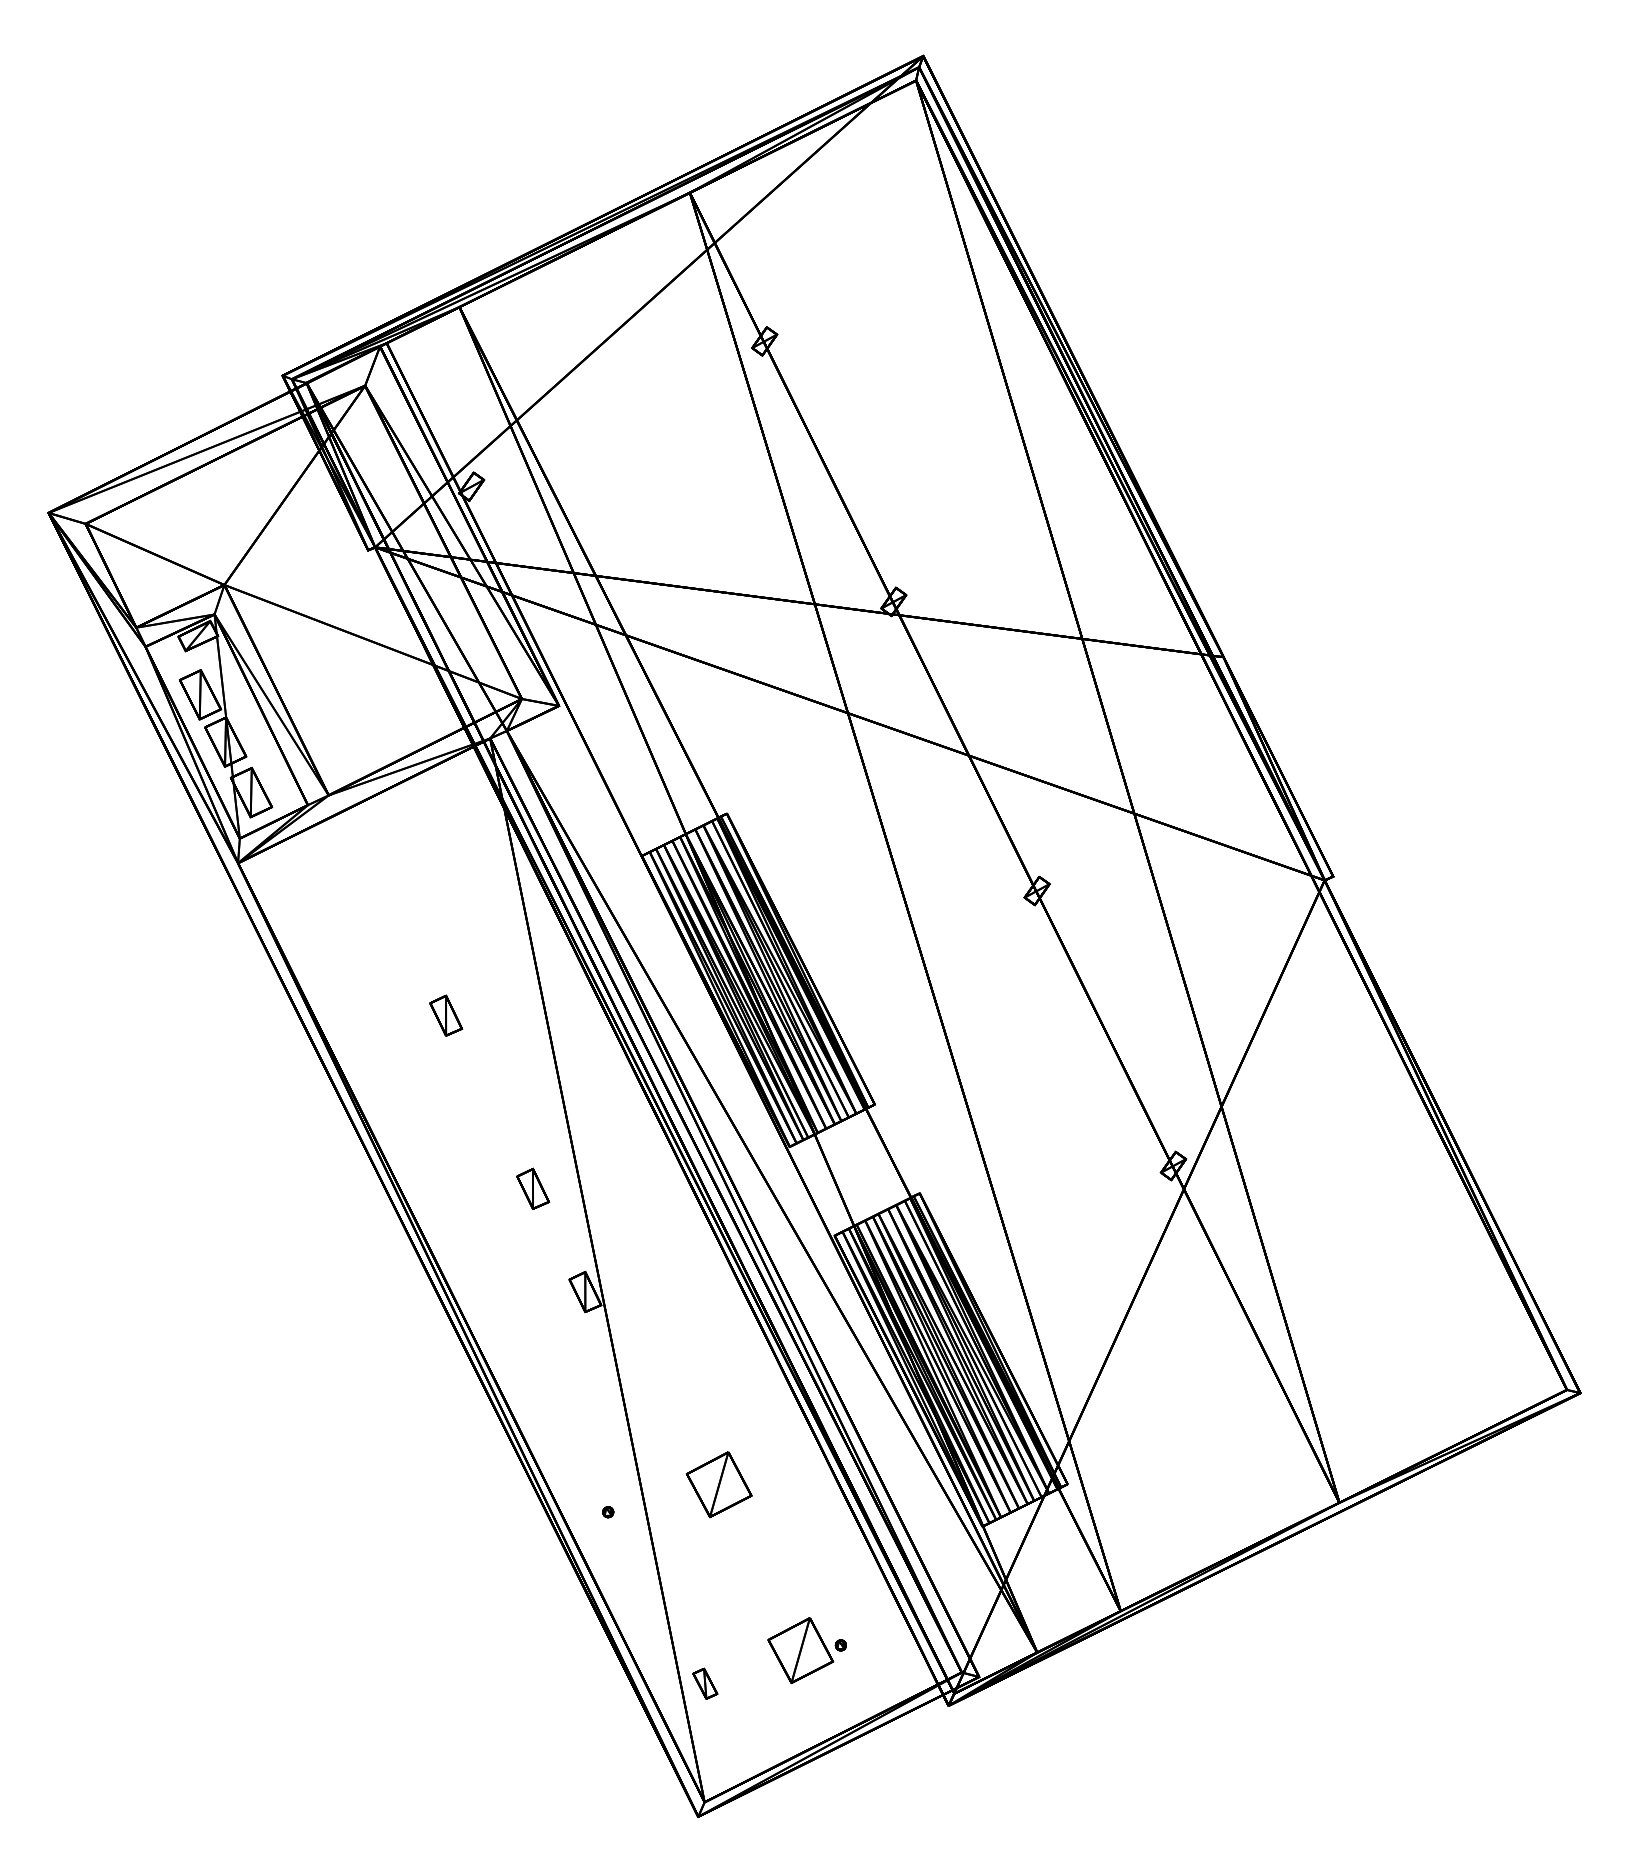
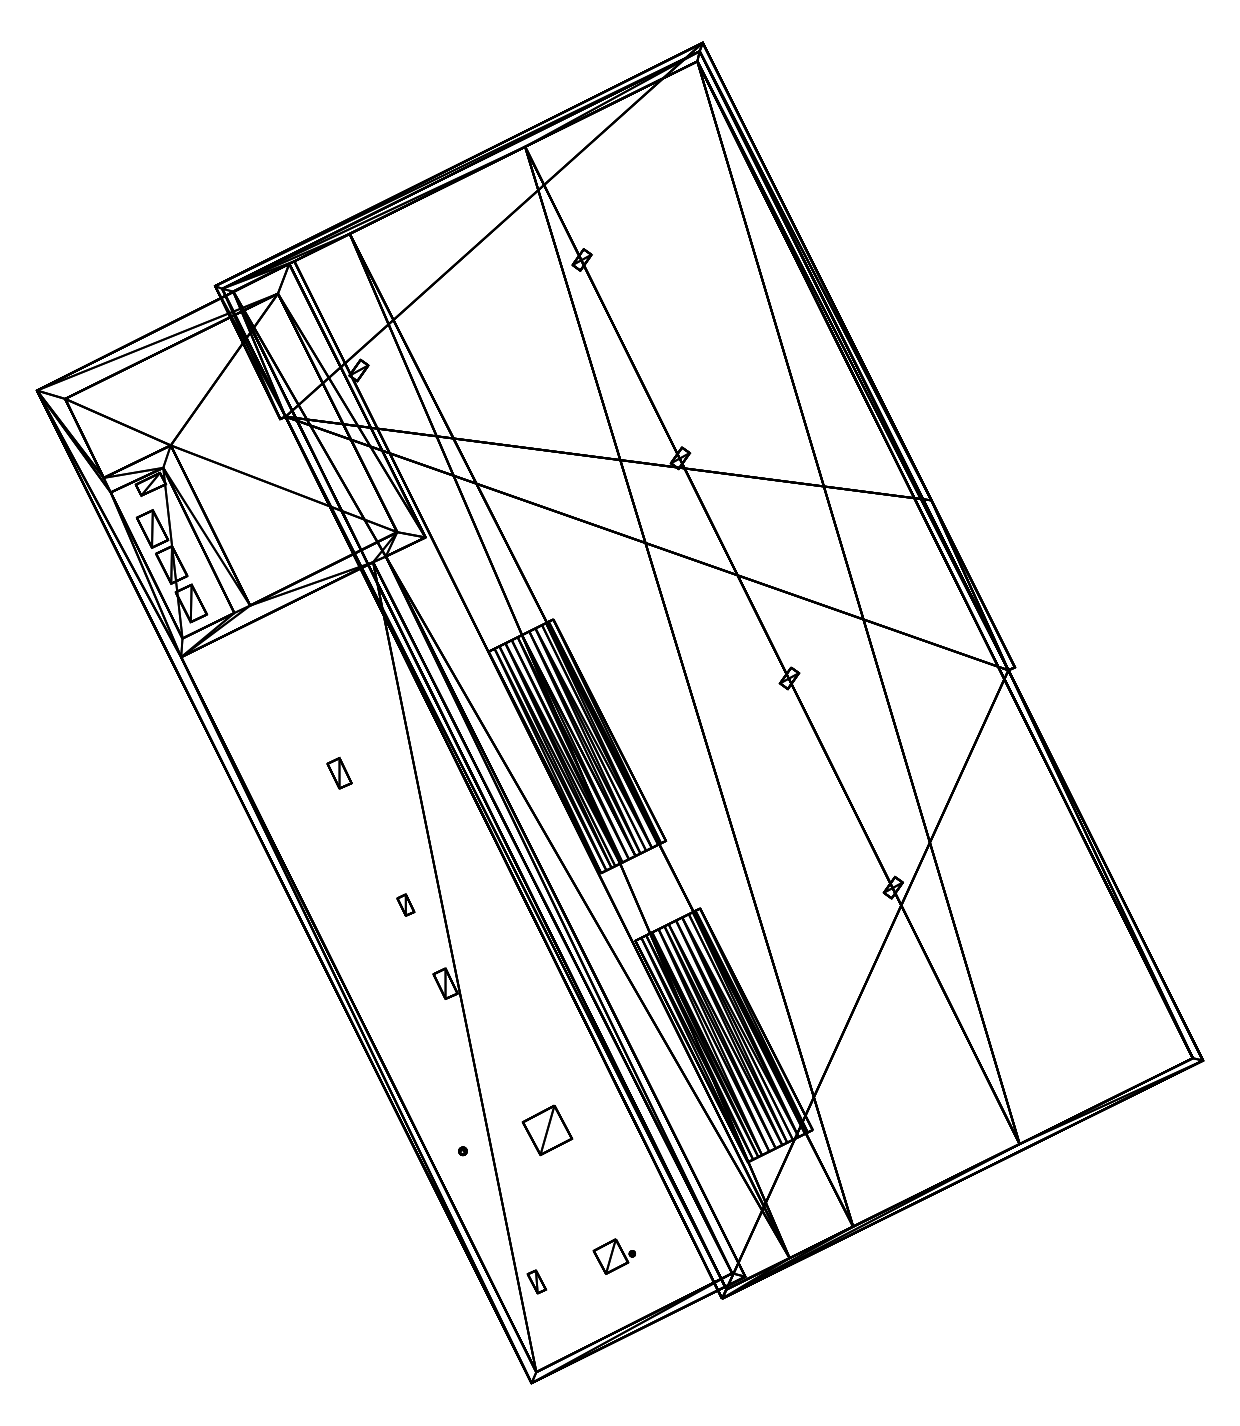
part: (533, 1188) -> (406, 904), size x0.7
part: (806, 1650) -> (613, 1256), size x0.7

